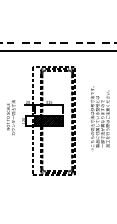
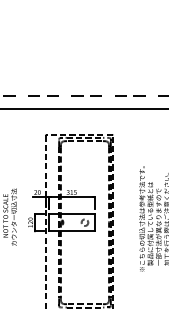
hatch: (48, 120) -> (70, 221), removed

